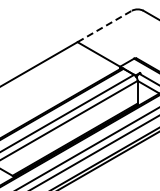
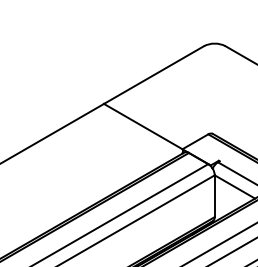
line: (105, 26) -> (155, 75), dashed -> solid

